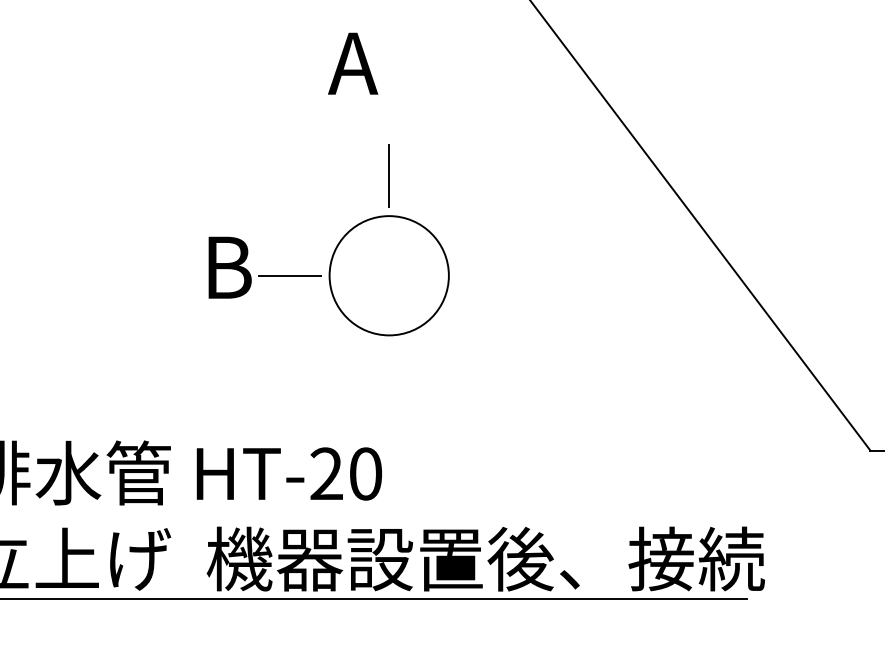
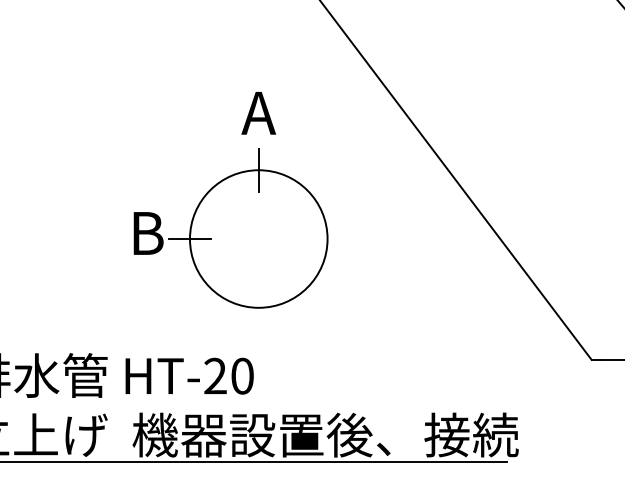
text: (352, 63) -> (258, 113), moved
circle: (388, 274) -> (258, 238), size x1.67

